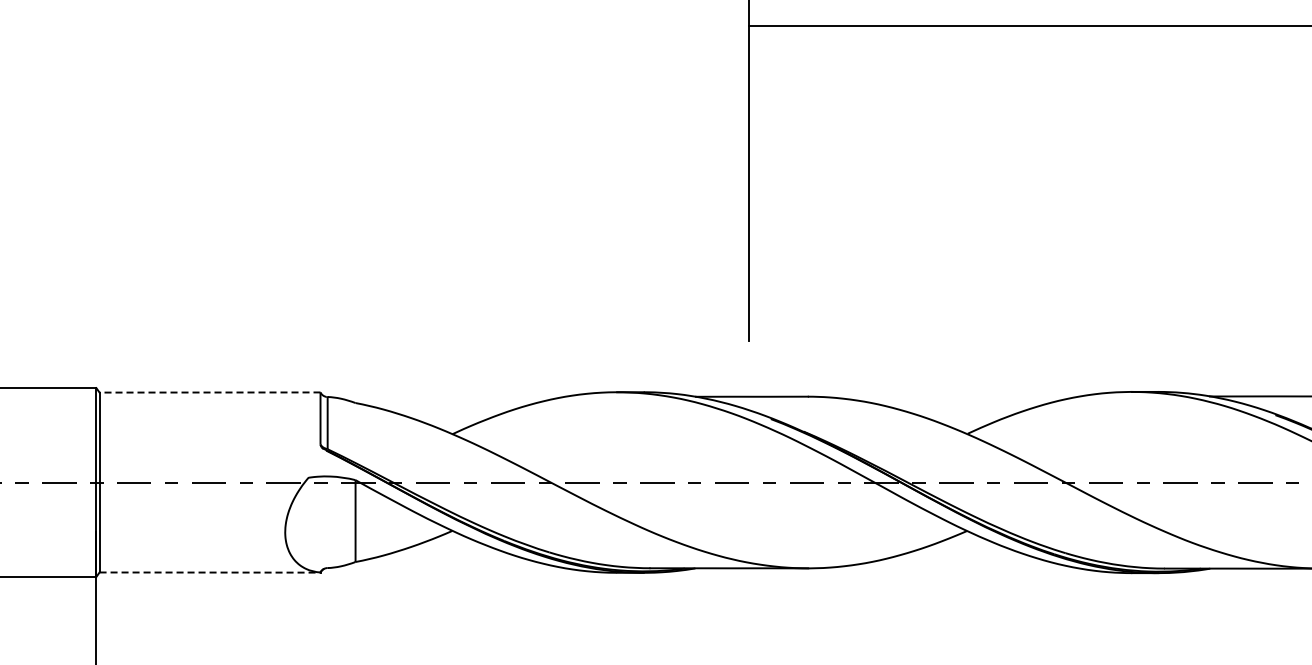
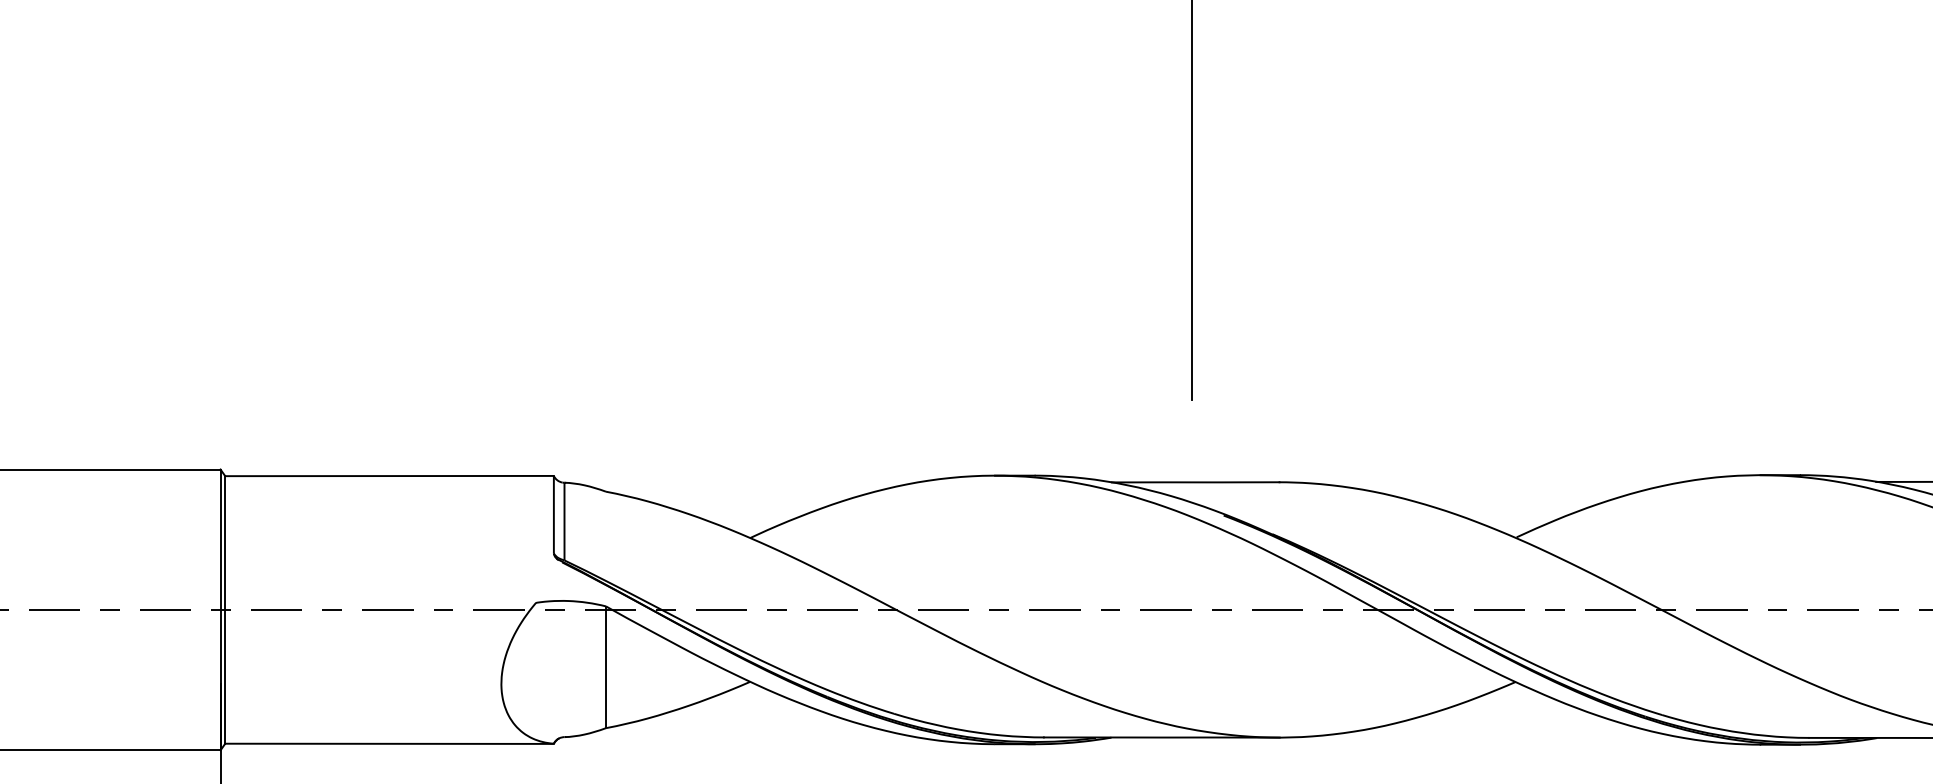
line: (209, 392) -> (388, 476), dashed -> solid
line: (210, 572) -> (390, 743), dashed -> solid

